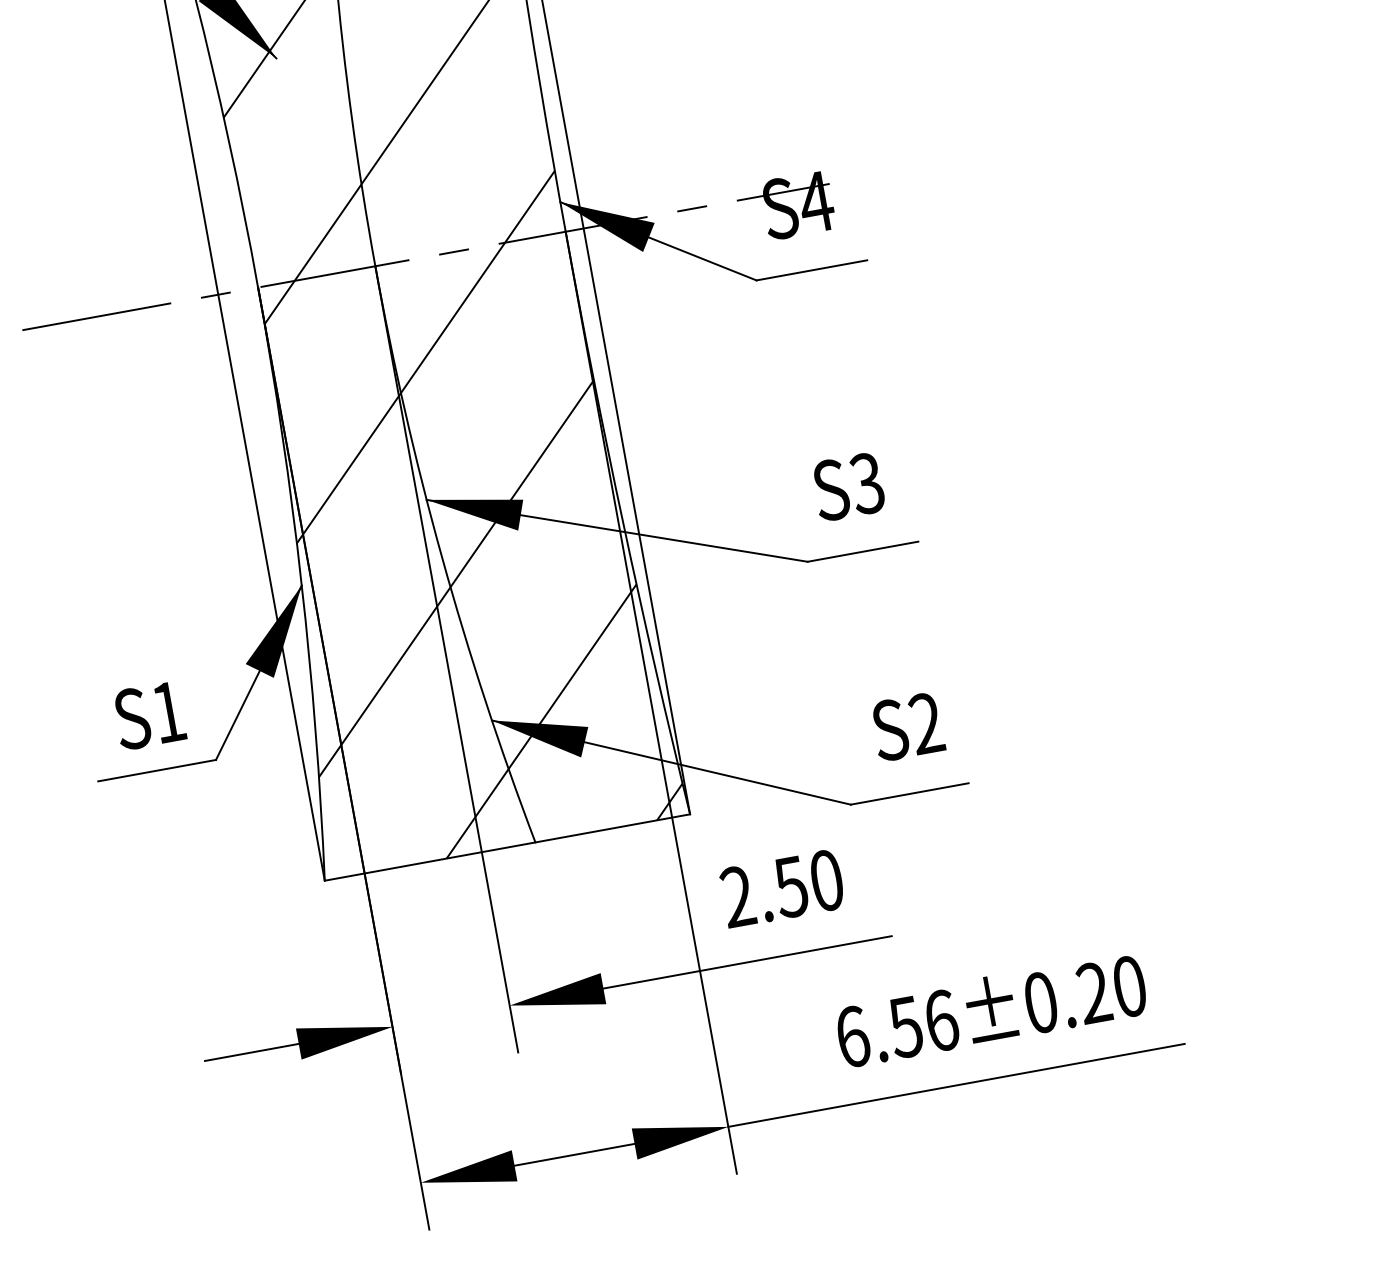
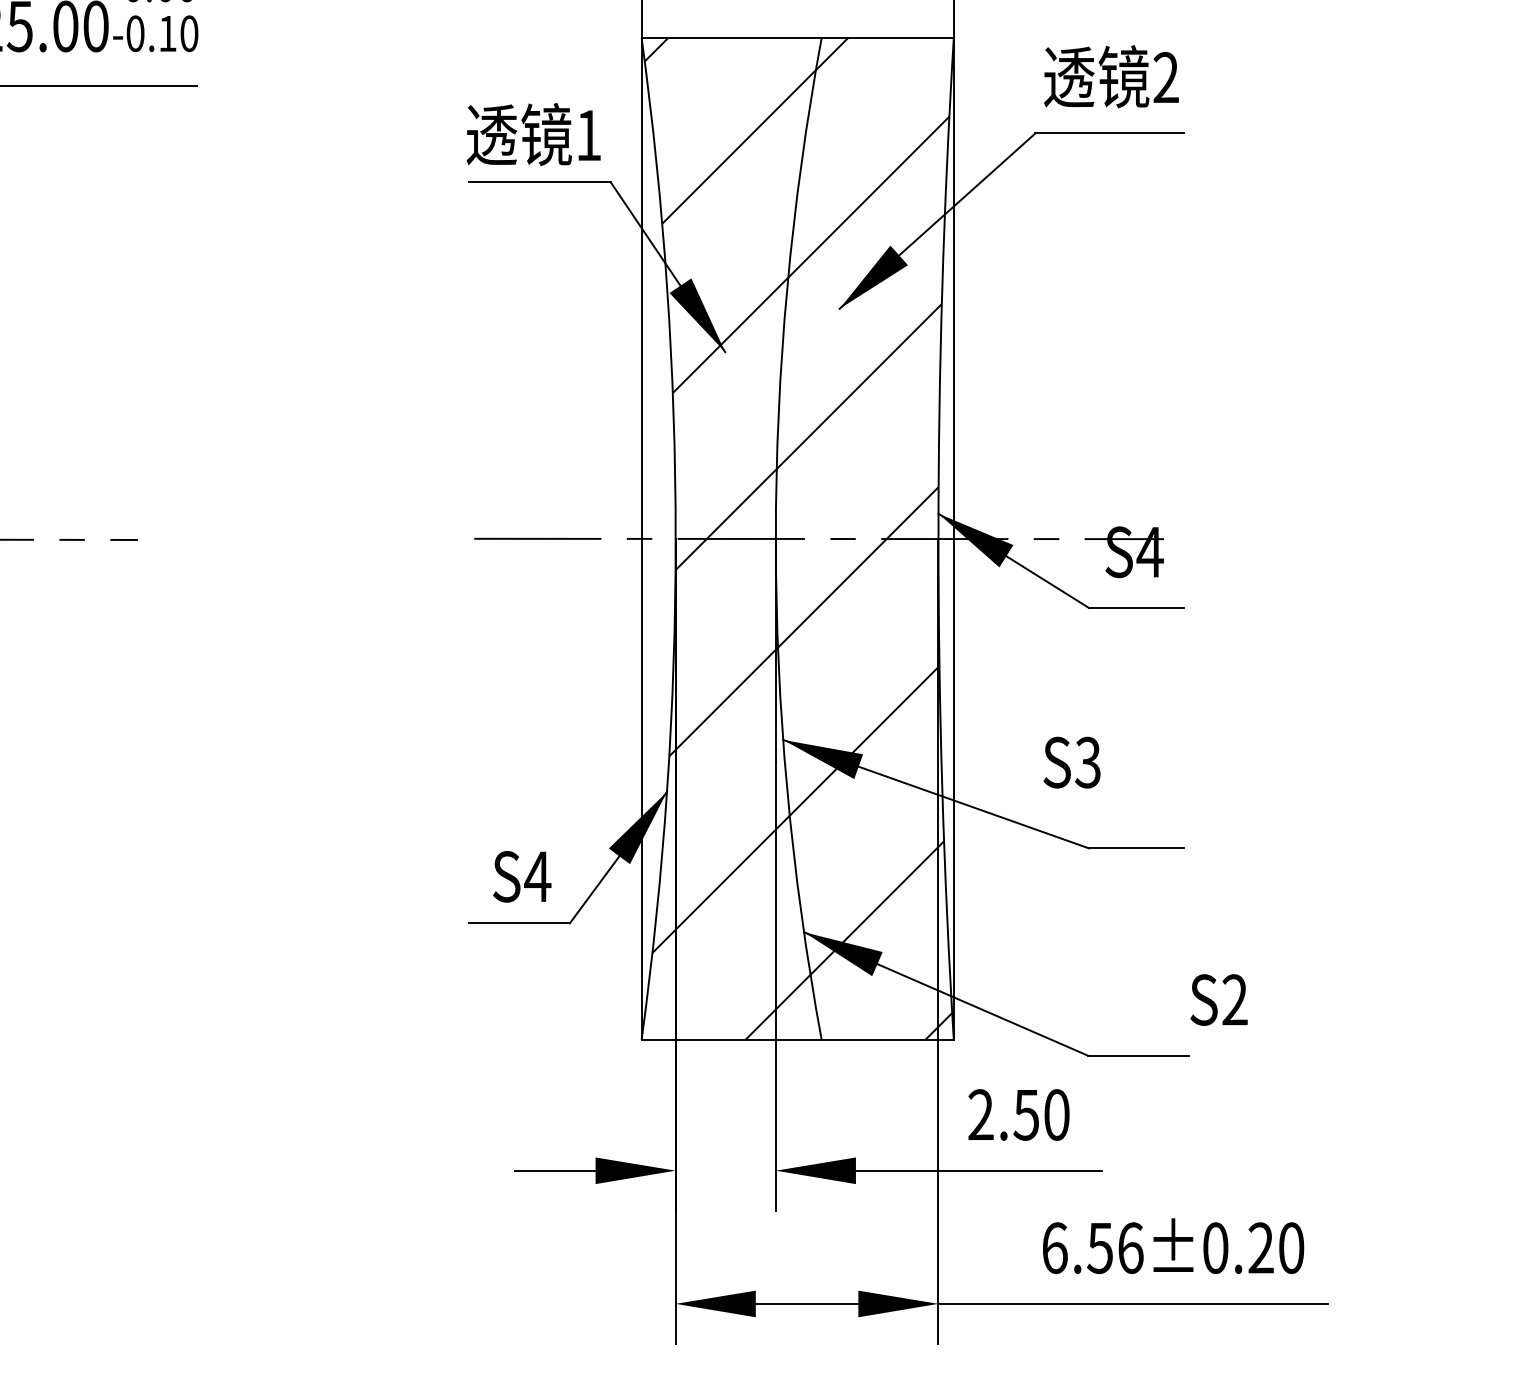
text: (847, 486) -> (1071, 762), moved
text: (168, 711) -> (537, 876), S1 -> S4
text: (907, 726) -> (1218, 999), moved

